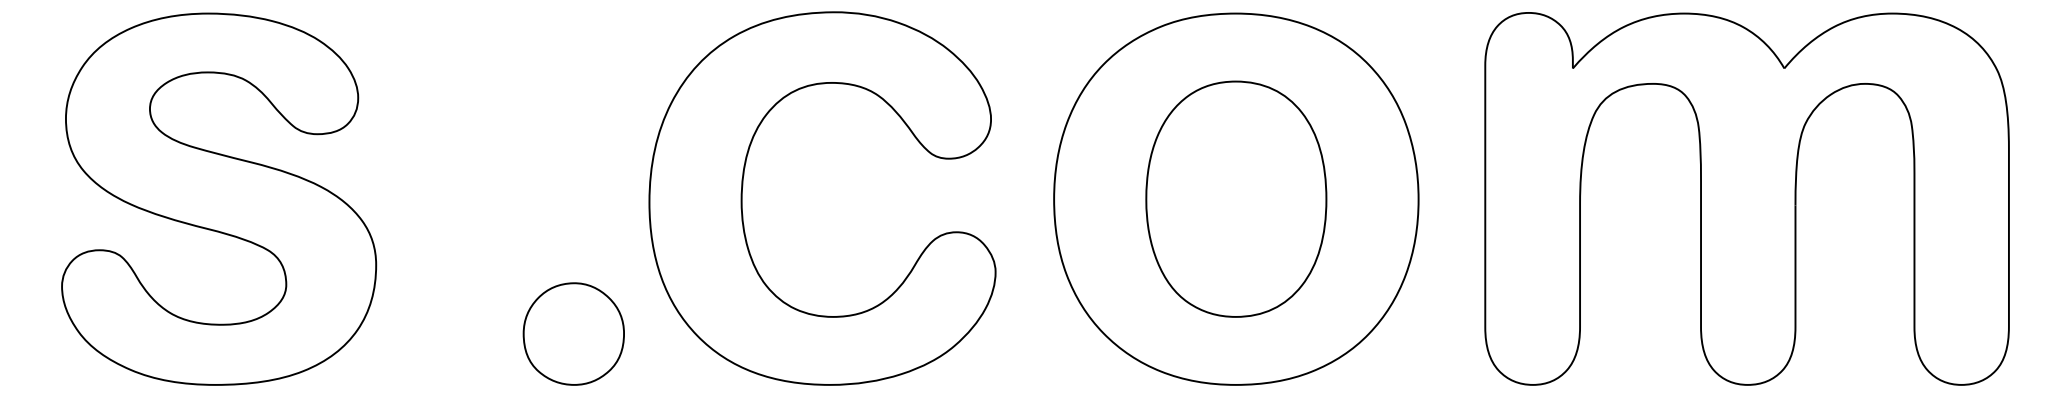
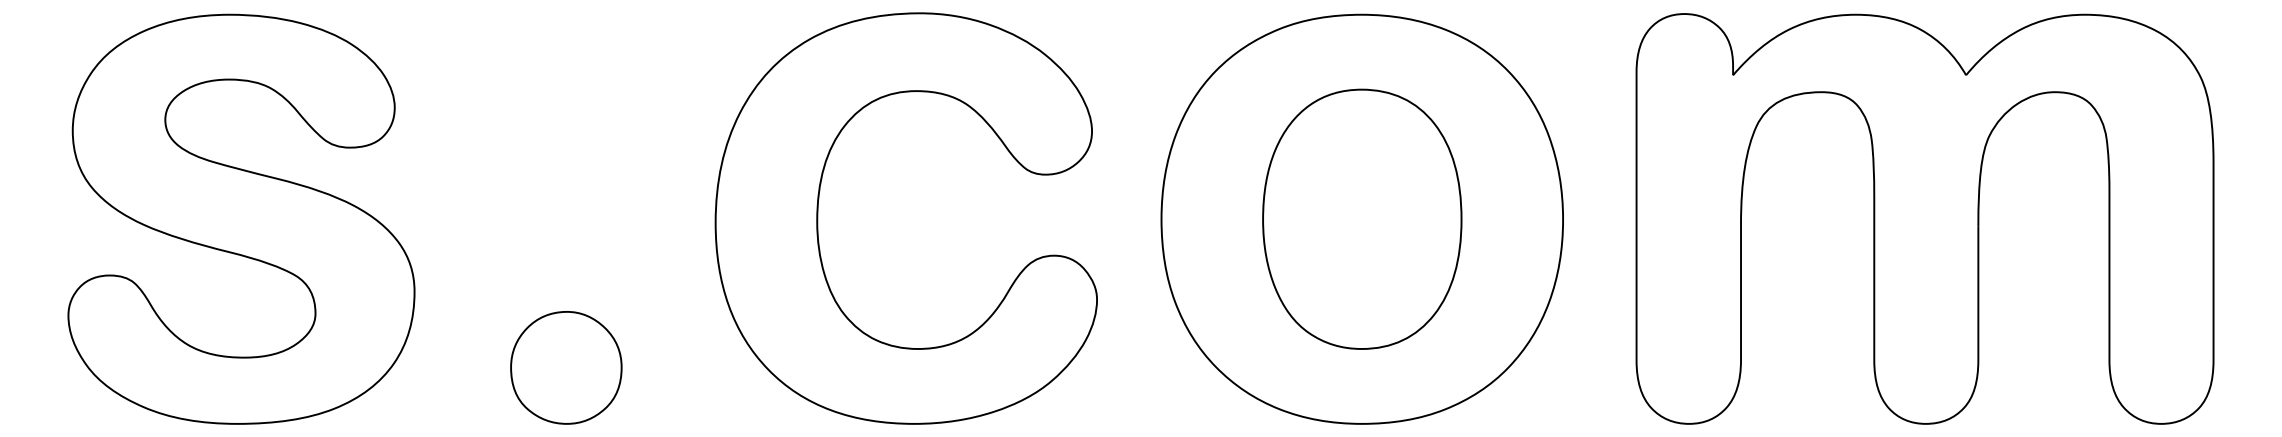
part: (573, 333) -> (566, 367), moved

